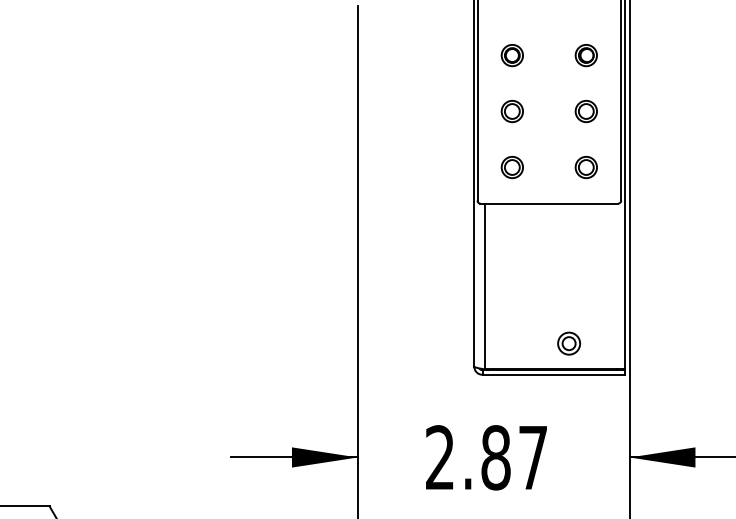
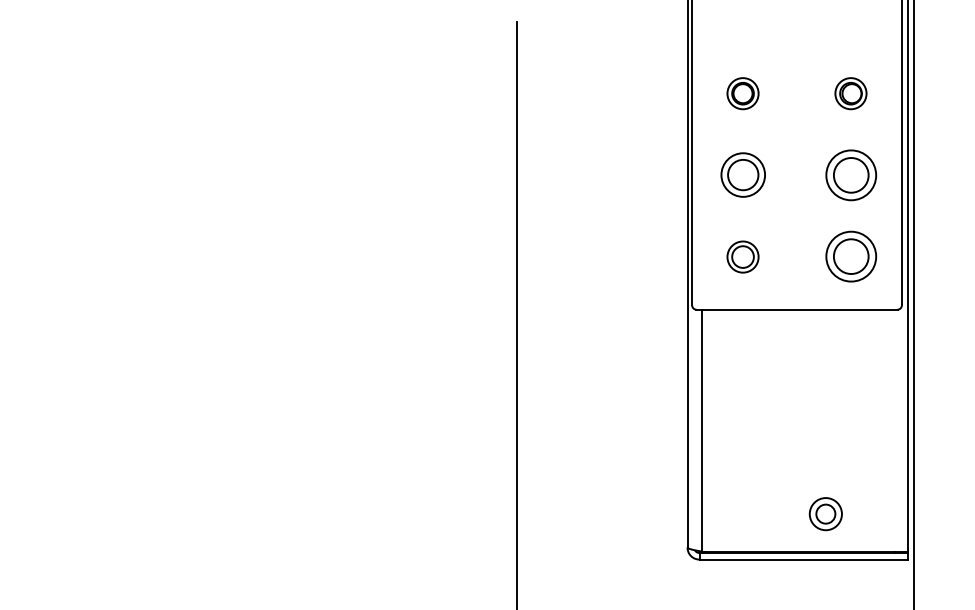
part: (511, 111) -> (741, 175), size x1.4
part: (585, 111) -> (849, 175), size x1.6
part: (585, 167) -> (849, 257), size x1.6

